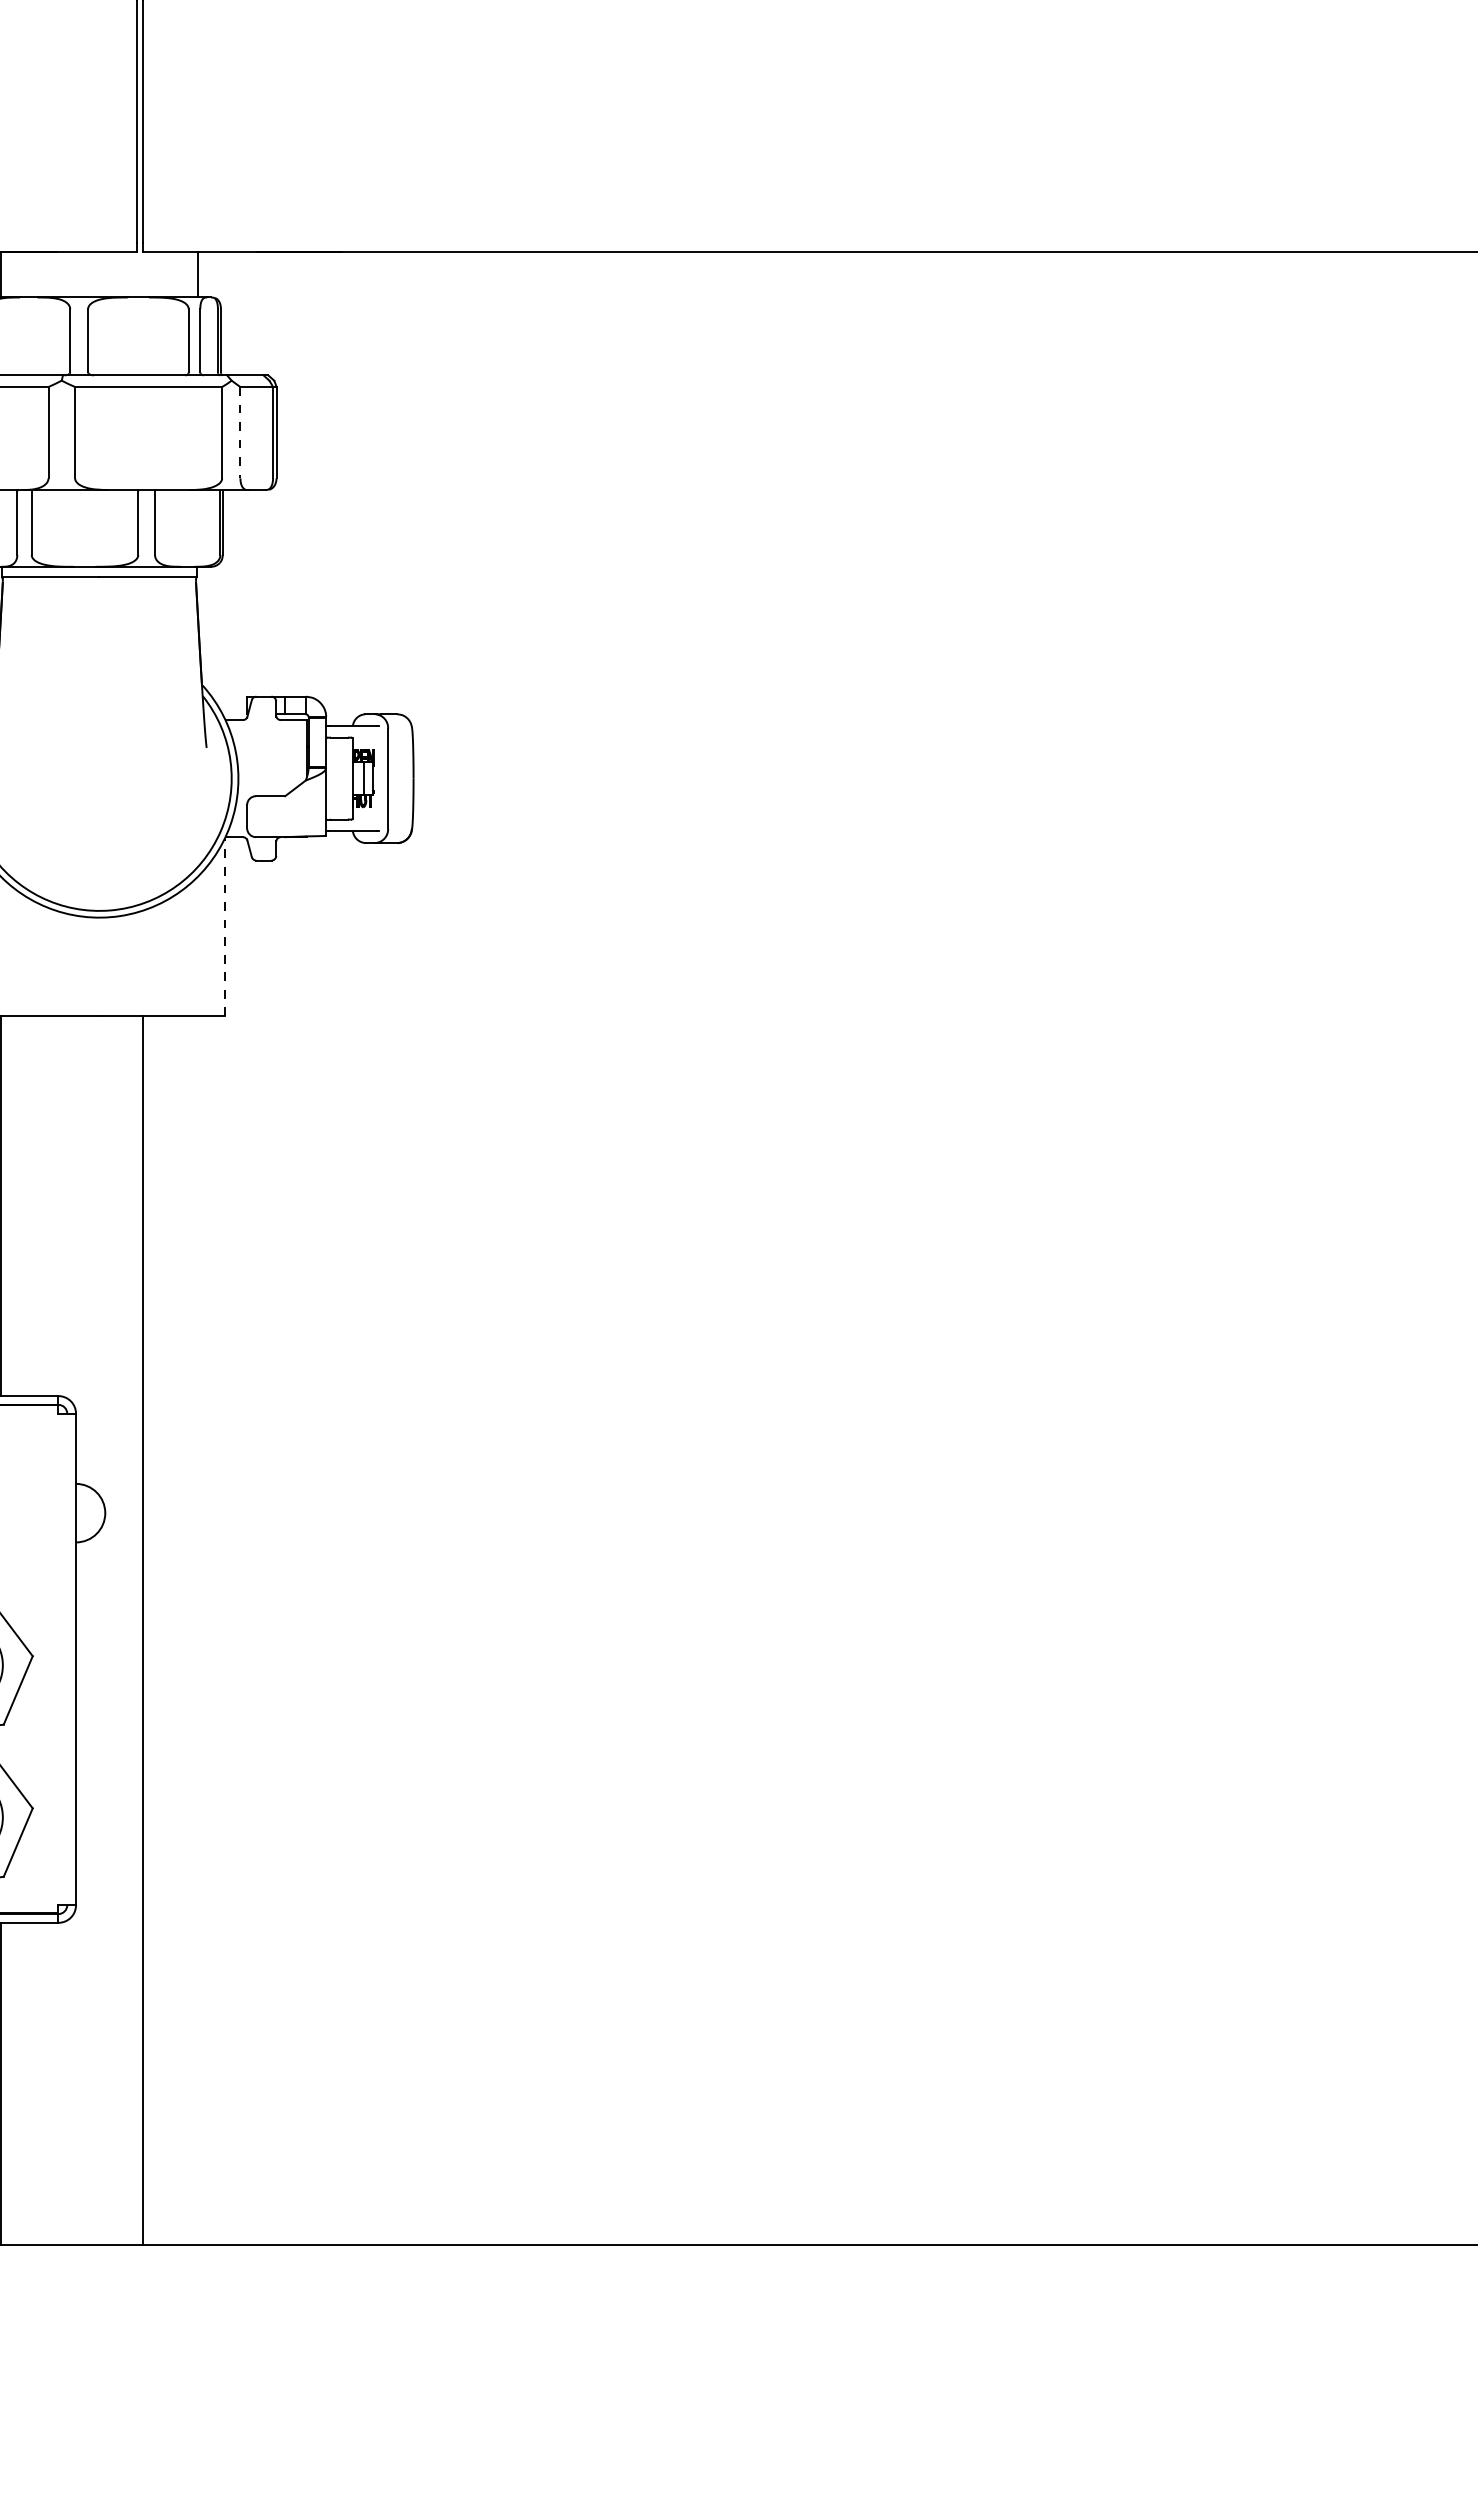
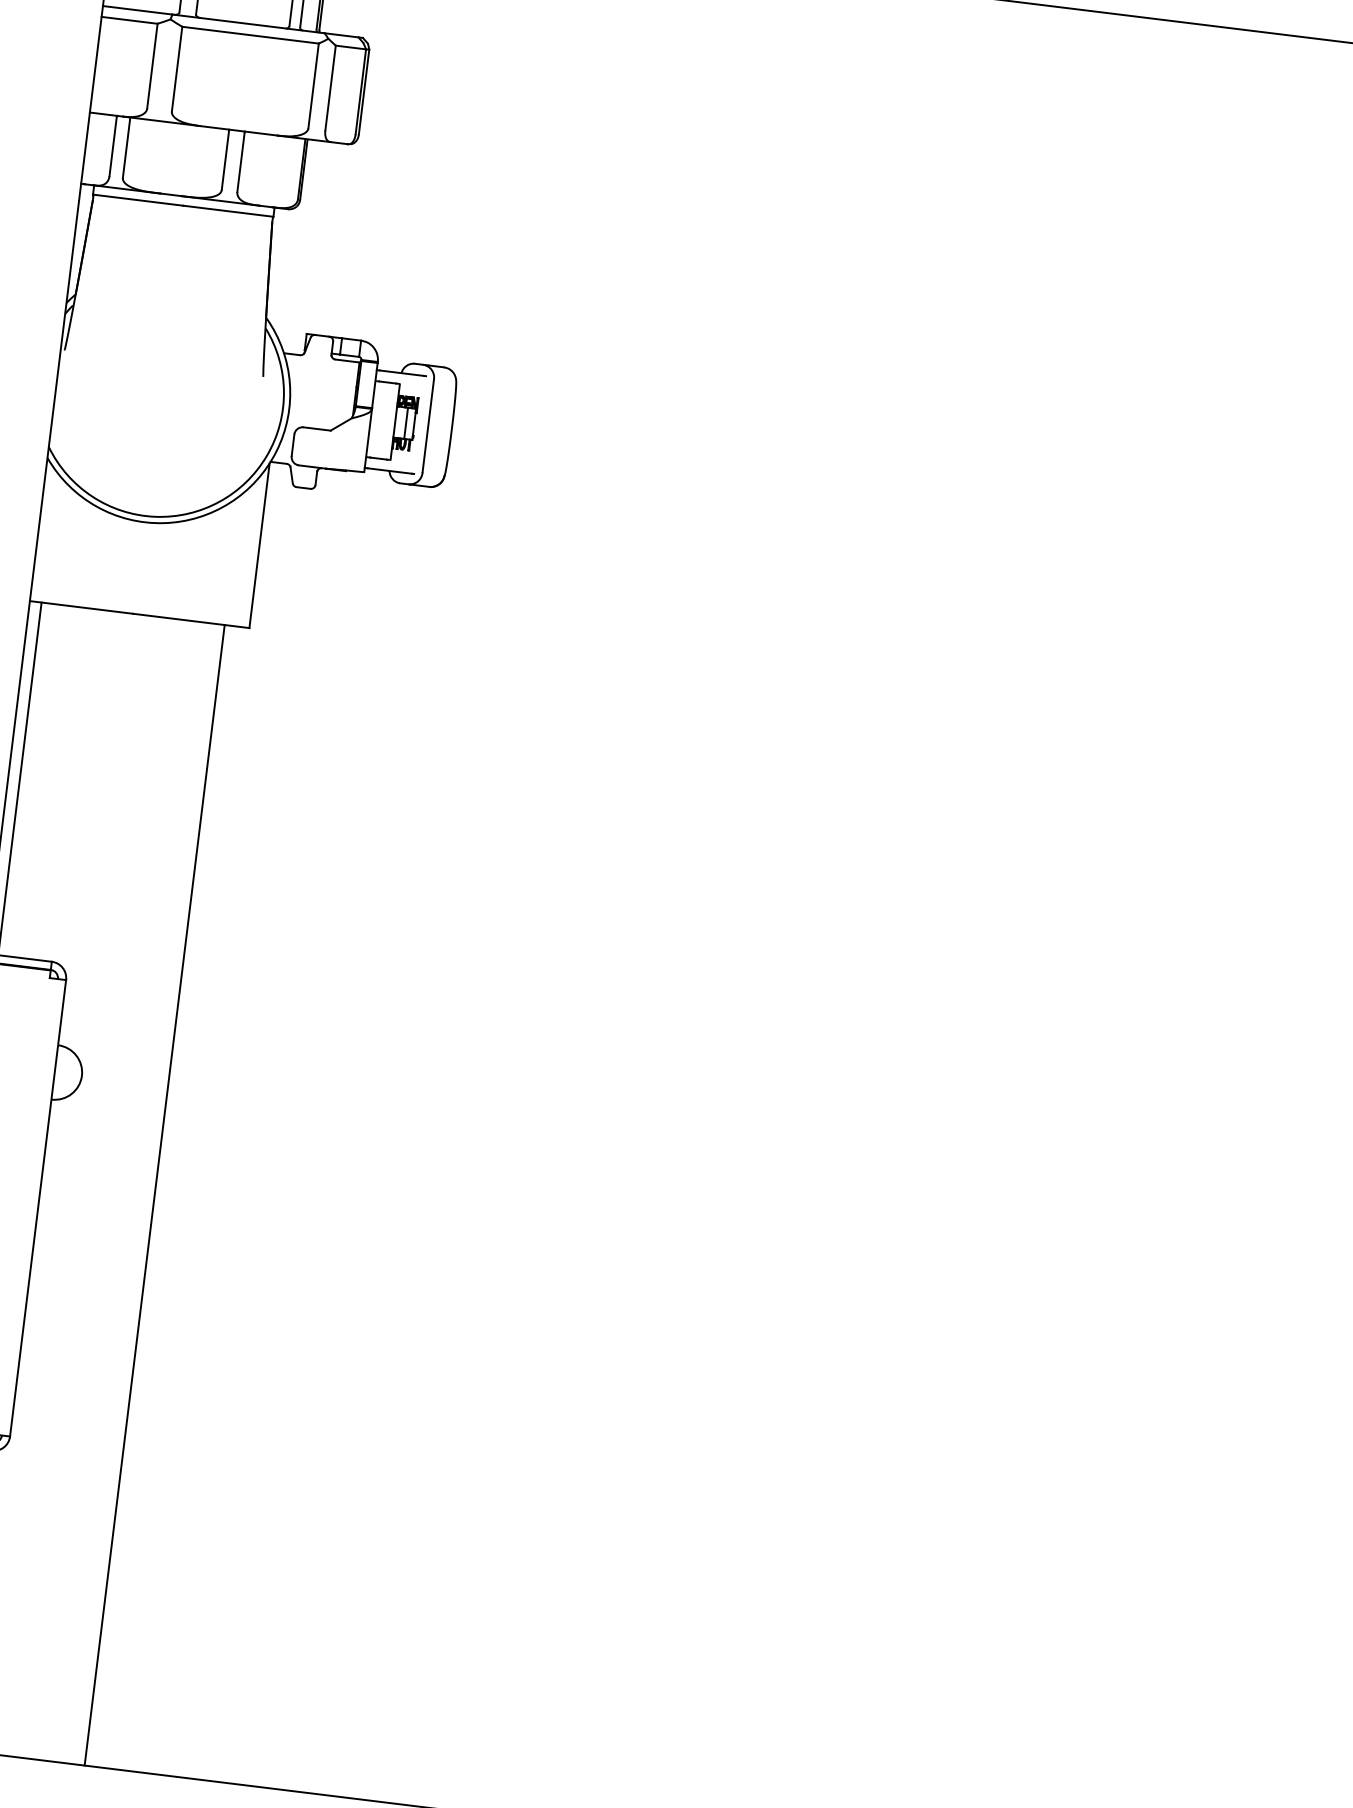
line: (240, 432) -> (330, 87), dashed -> solid
line: (224, 927) -> (259, 545), dashed -> solid
line: (143, 1630) -> (155, 1195), moved

